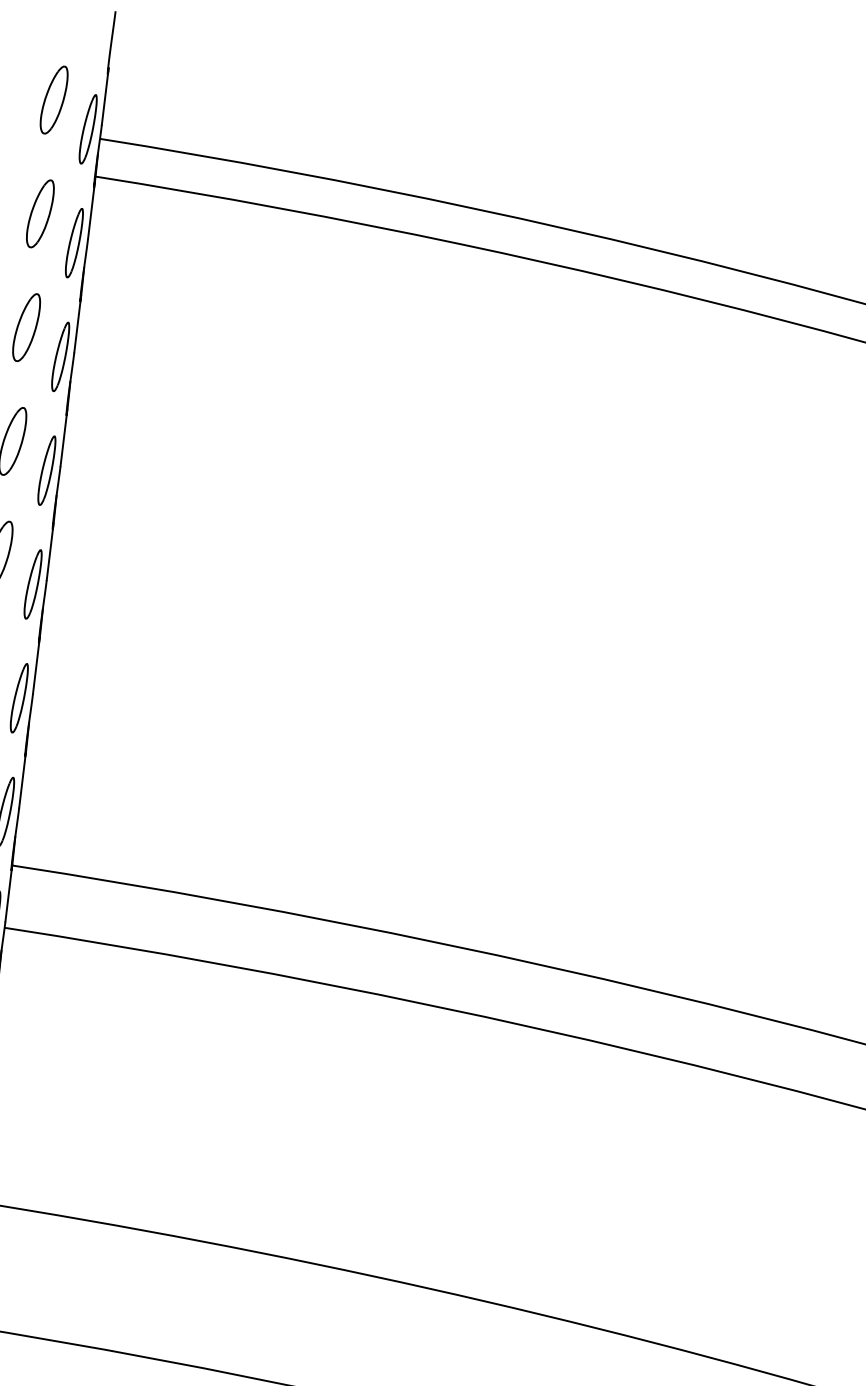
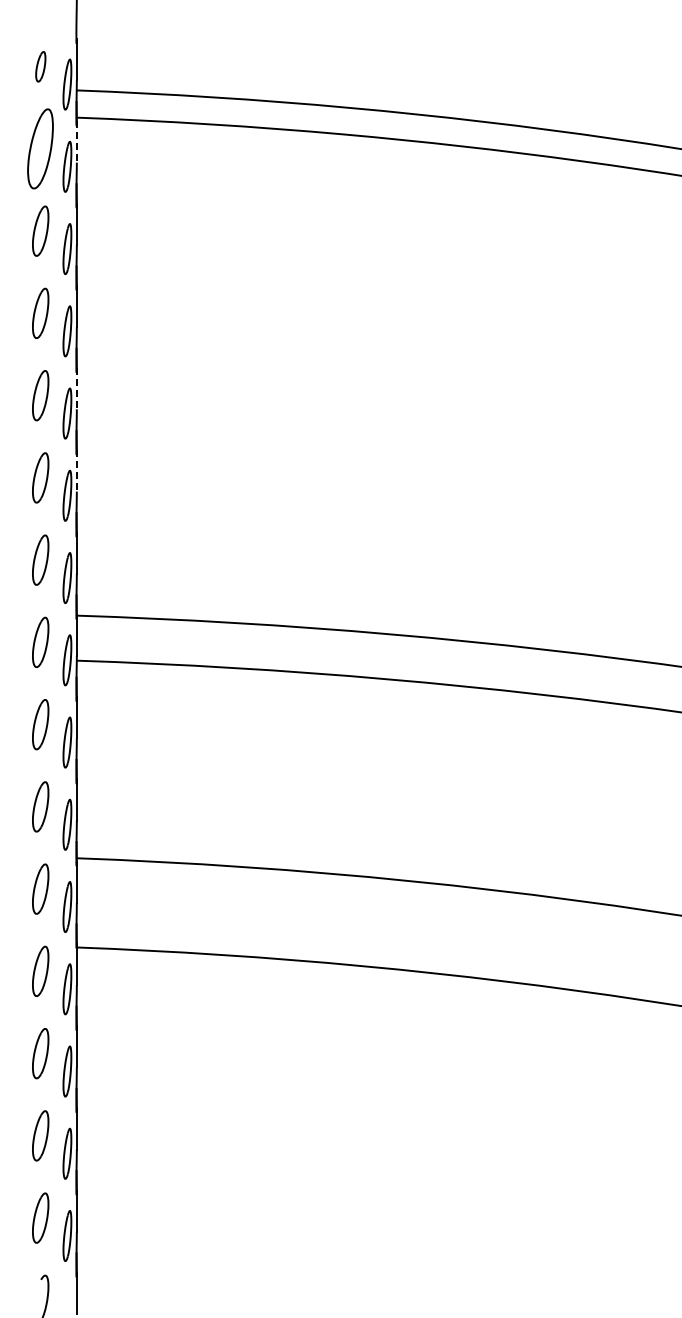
part: (53, 99) -> (40, 66), size x0.6
line: (90, 210) -> (76, 142), solid -> dashed
part: (40, 213) -> (40, 148), size x1.6
line: (49, 551) -> (76, 388), solid -> dashed
line: (35, 666) -> (76, 471), solid -> dashed

